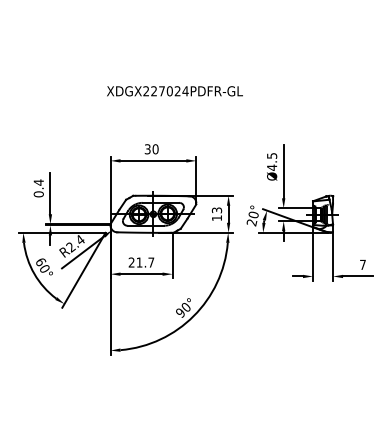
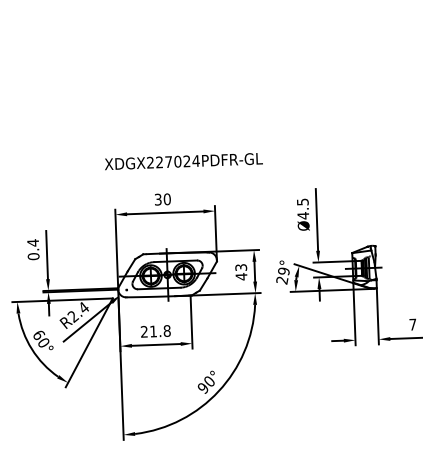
text: (174, 91) -> (183, 161), moved
text: (253, 215) -> (283, 272), 20° -> 29°
text: (216, 218) -> (240, 277), 13 -> 43
text: (151, 262) -> (167, 330), 21.7 -> 21.8

